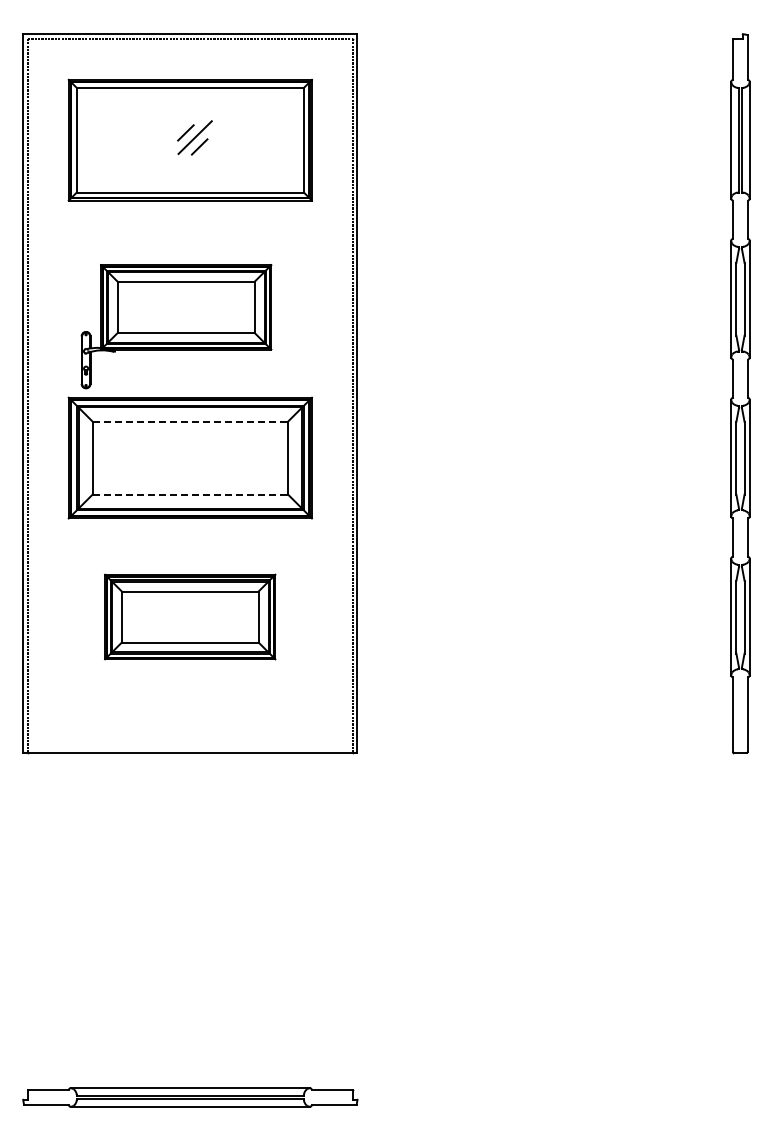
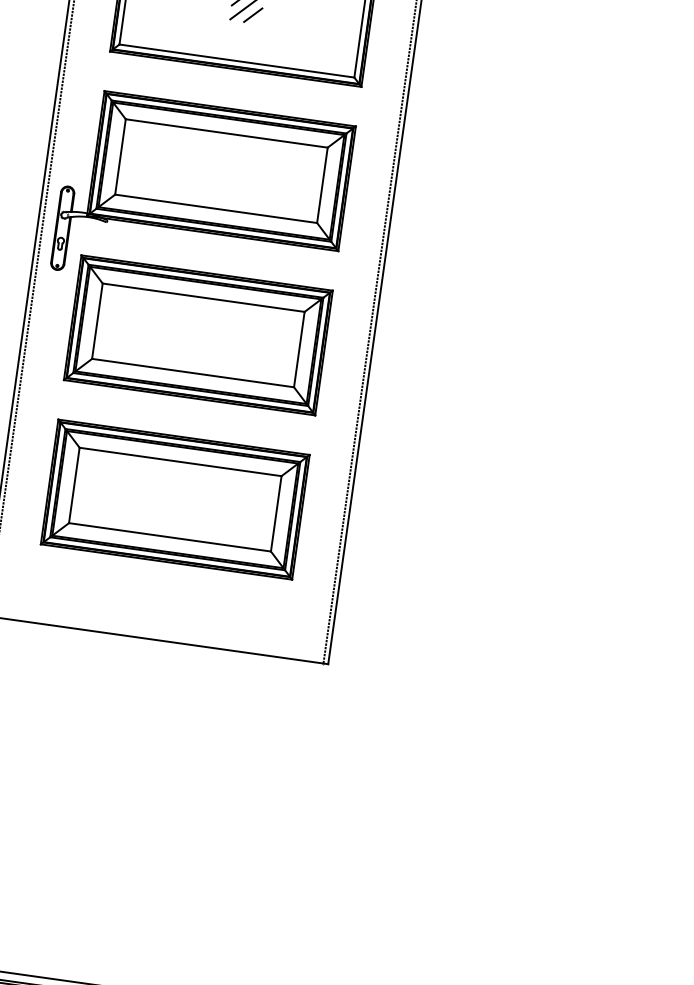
part: (176, 326) -> (203, 197), size x1.43
line: (190, 421) -> (203, 297), dashed -> solid
line: (190, 494) -> (193, 373), dashed -> solid
part: (189, 616) -> (174, 498), size x1.43

